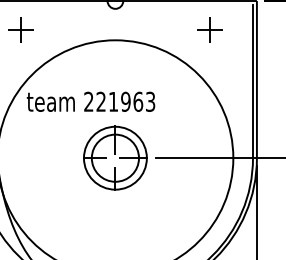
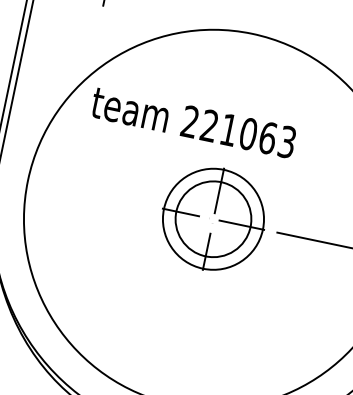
text: (125, 101) -> (247, 133), 221963 -> 221063

